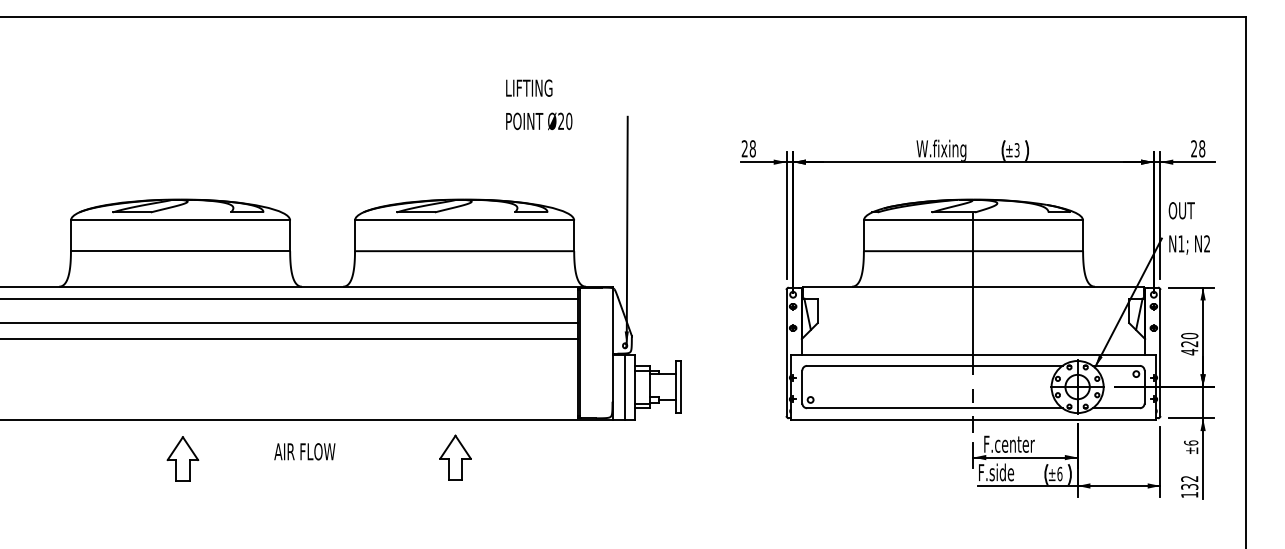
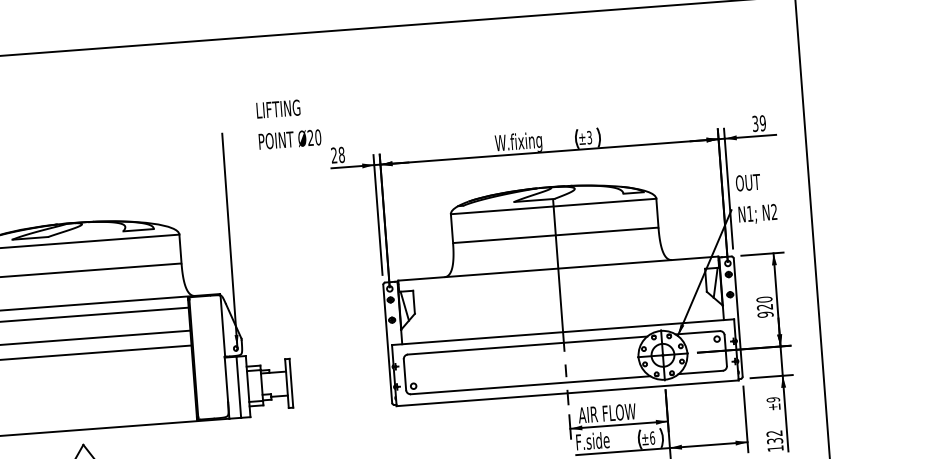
text: (539, 104) -> (289, 123), moved
text: (1198, 148) -> (759, 123), 28 -> 39
text: (1189, 351) -> (765, 314), 420 -> 920
text: (1191, 442) -> (773, 399), ±6 -> ±9
text: (1013, 443) -> (606, 412), F.center -> AIR FLOW

